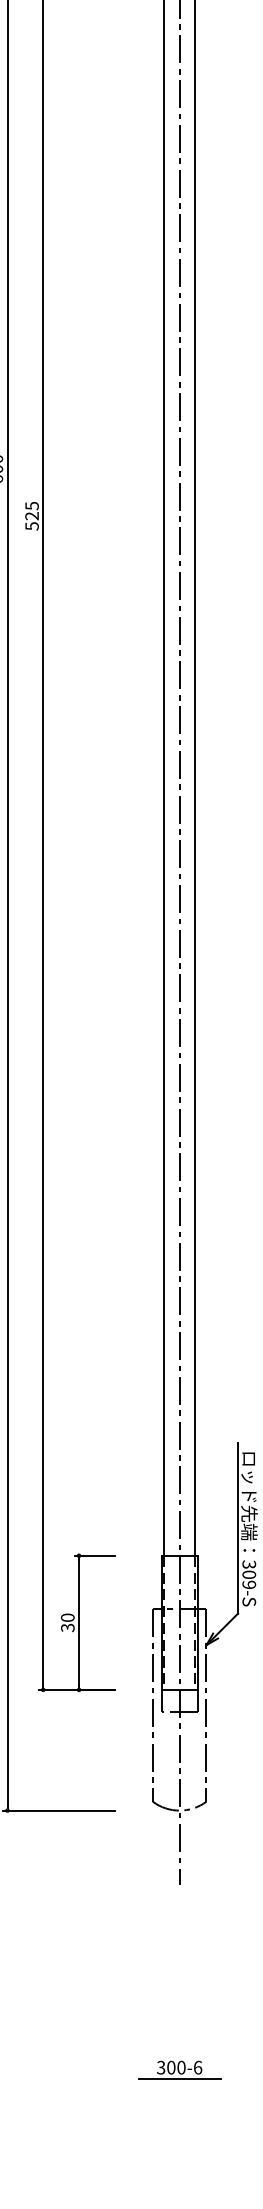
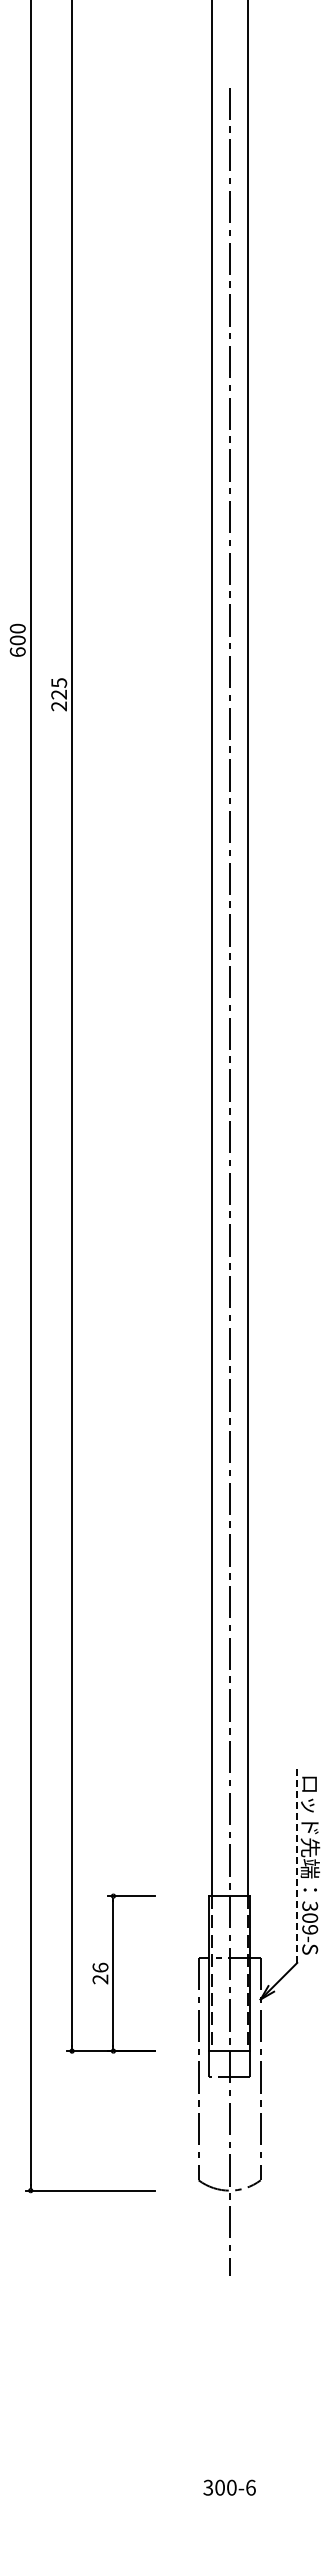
text: (32, 526) -> (59, 706), 525 -> 225
line: (238, 1528) -> (297, 1864), solid -> dashed
text: (67, 1622) -> (100, 1973), 30 -> 26
line: (179, 2078) -> (229, 2500), removed

